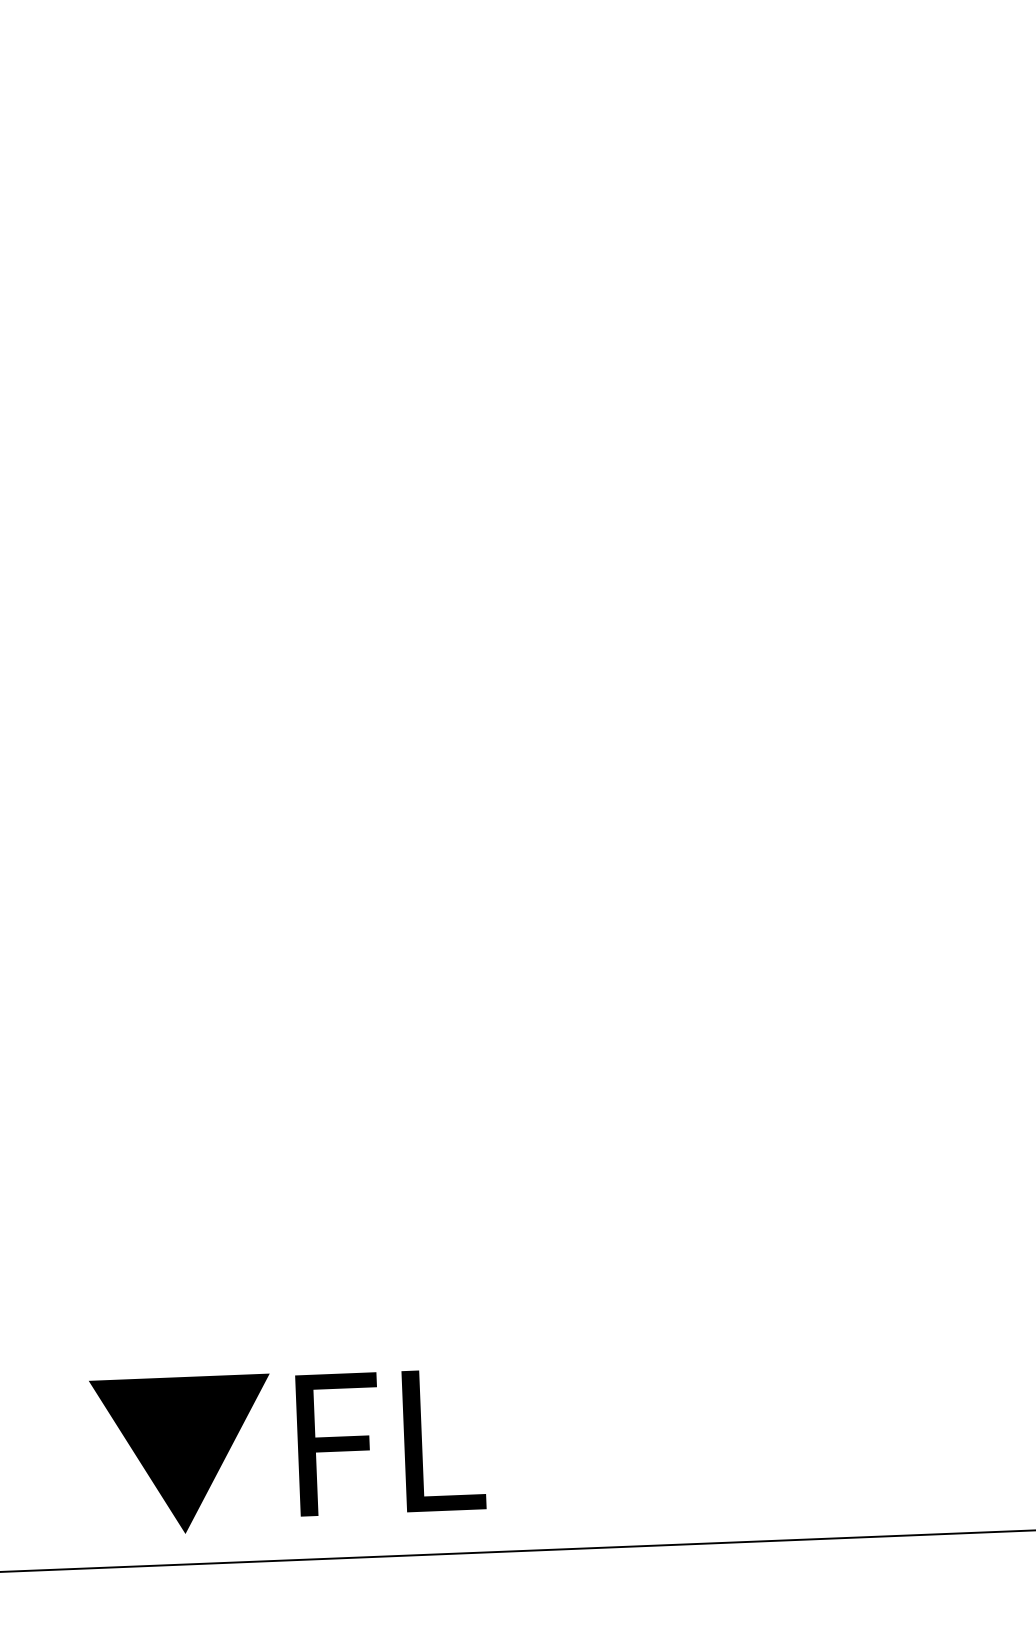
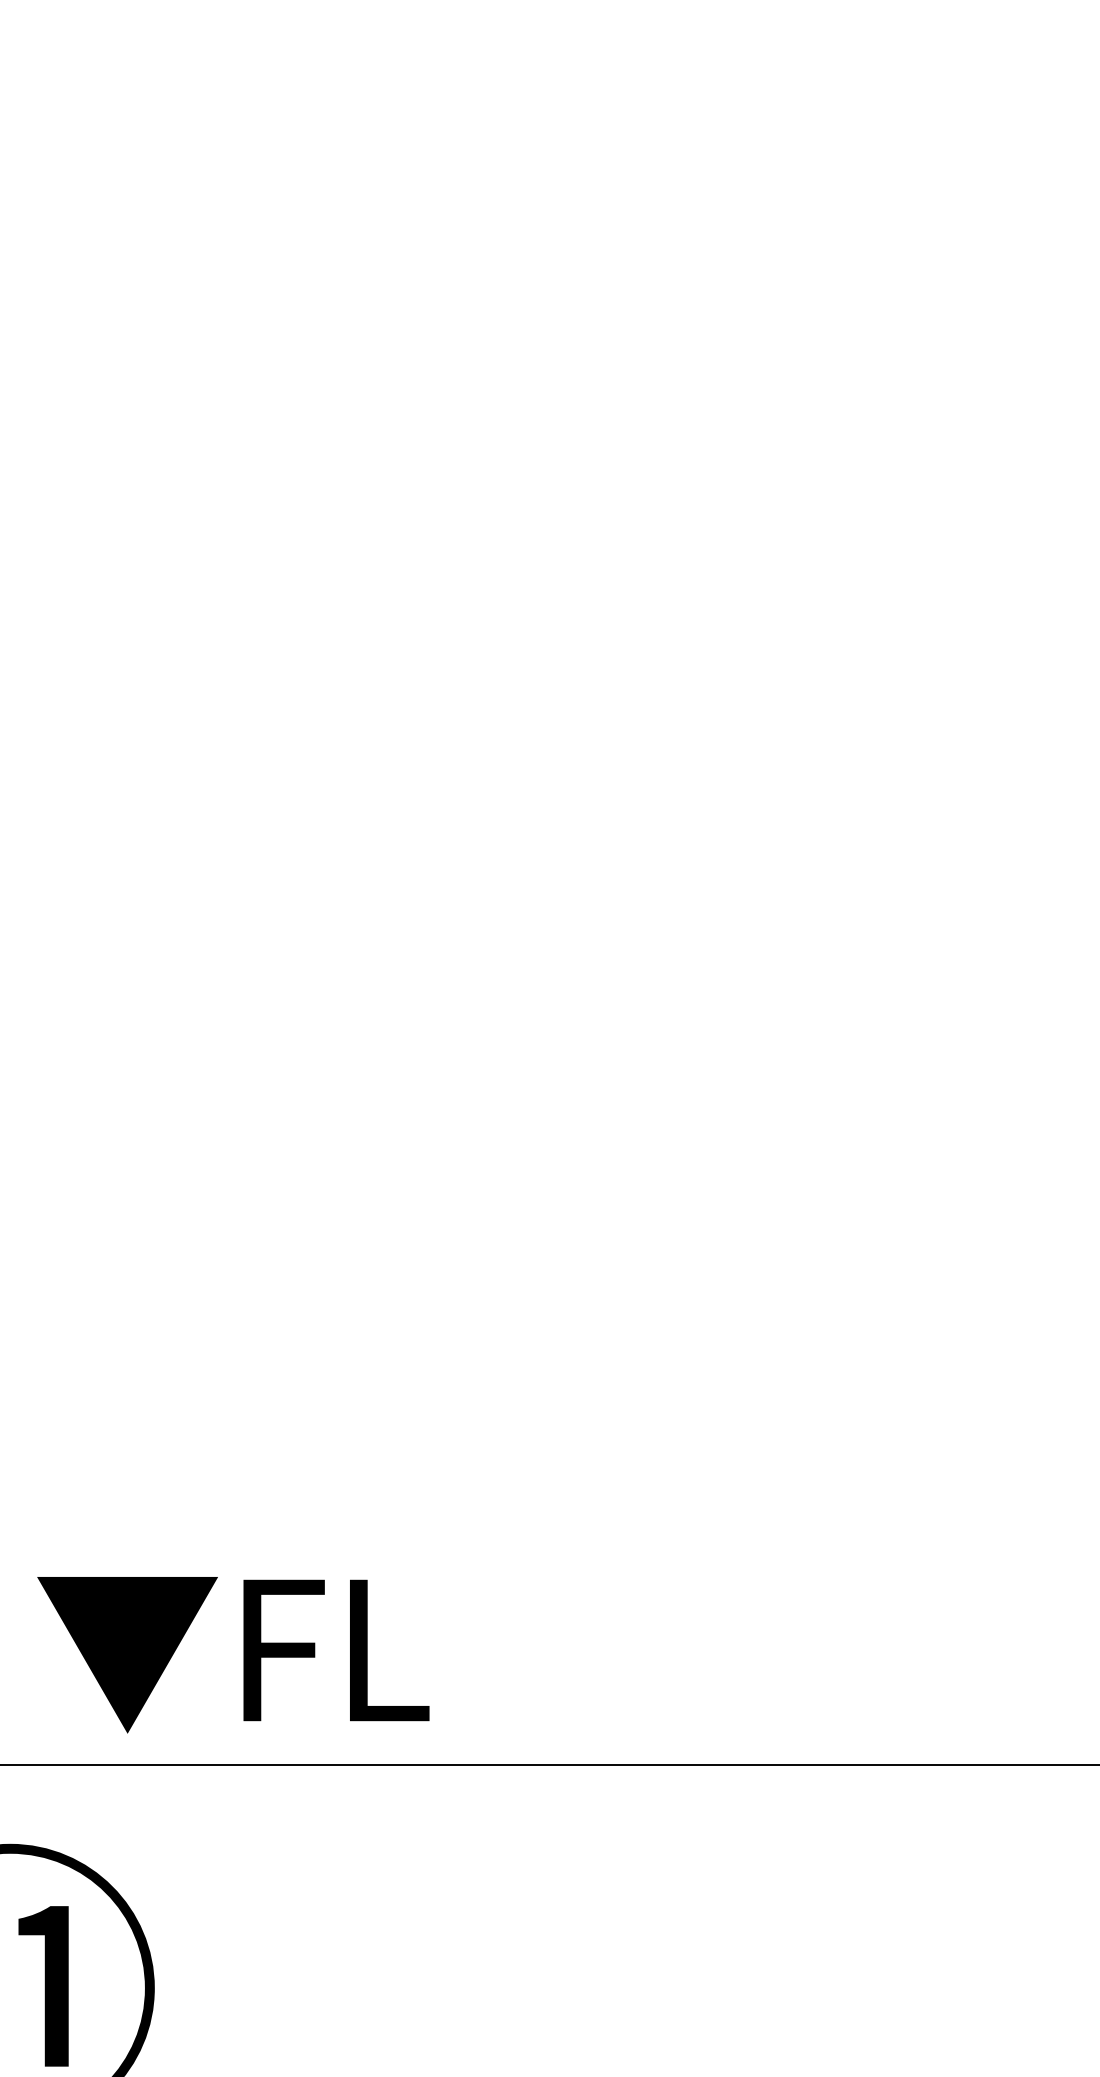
text: (288, 1451) -> (233, 1655), moved

